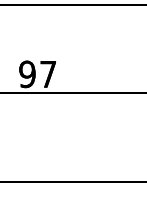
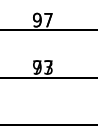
text: (37, 74) -> (42, 67), 97 -> 73

